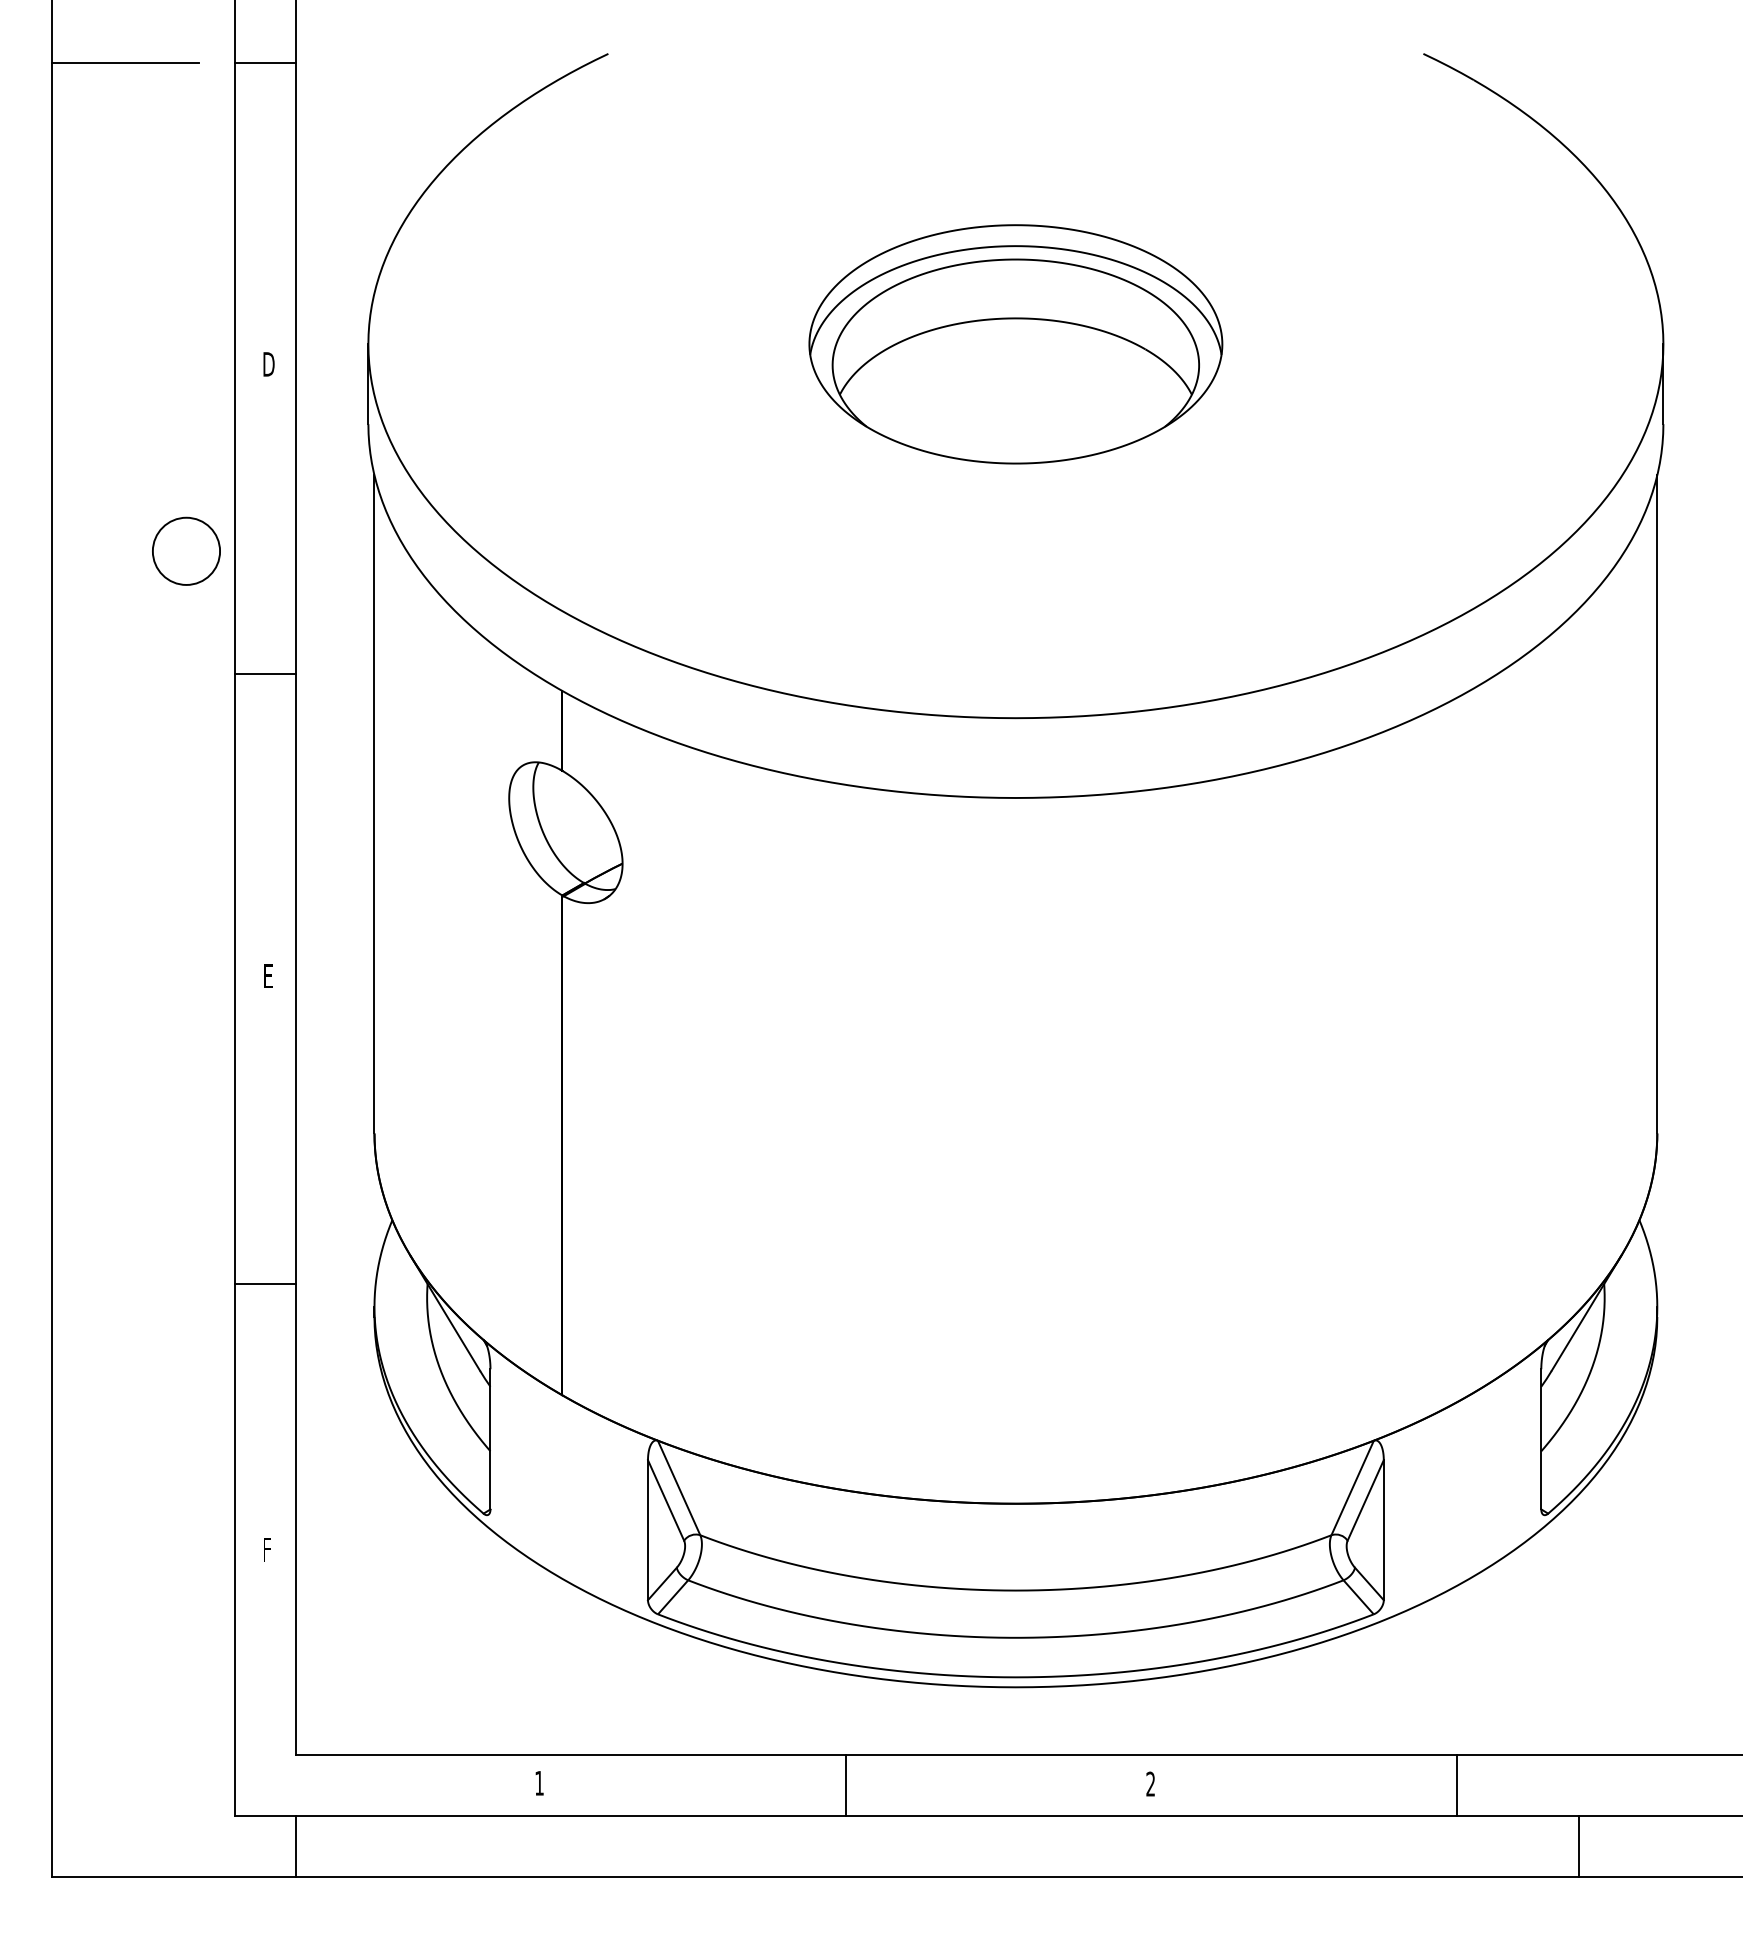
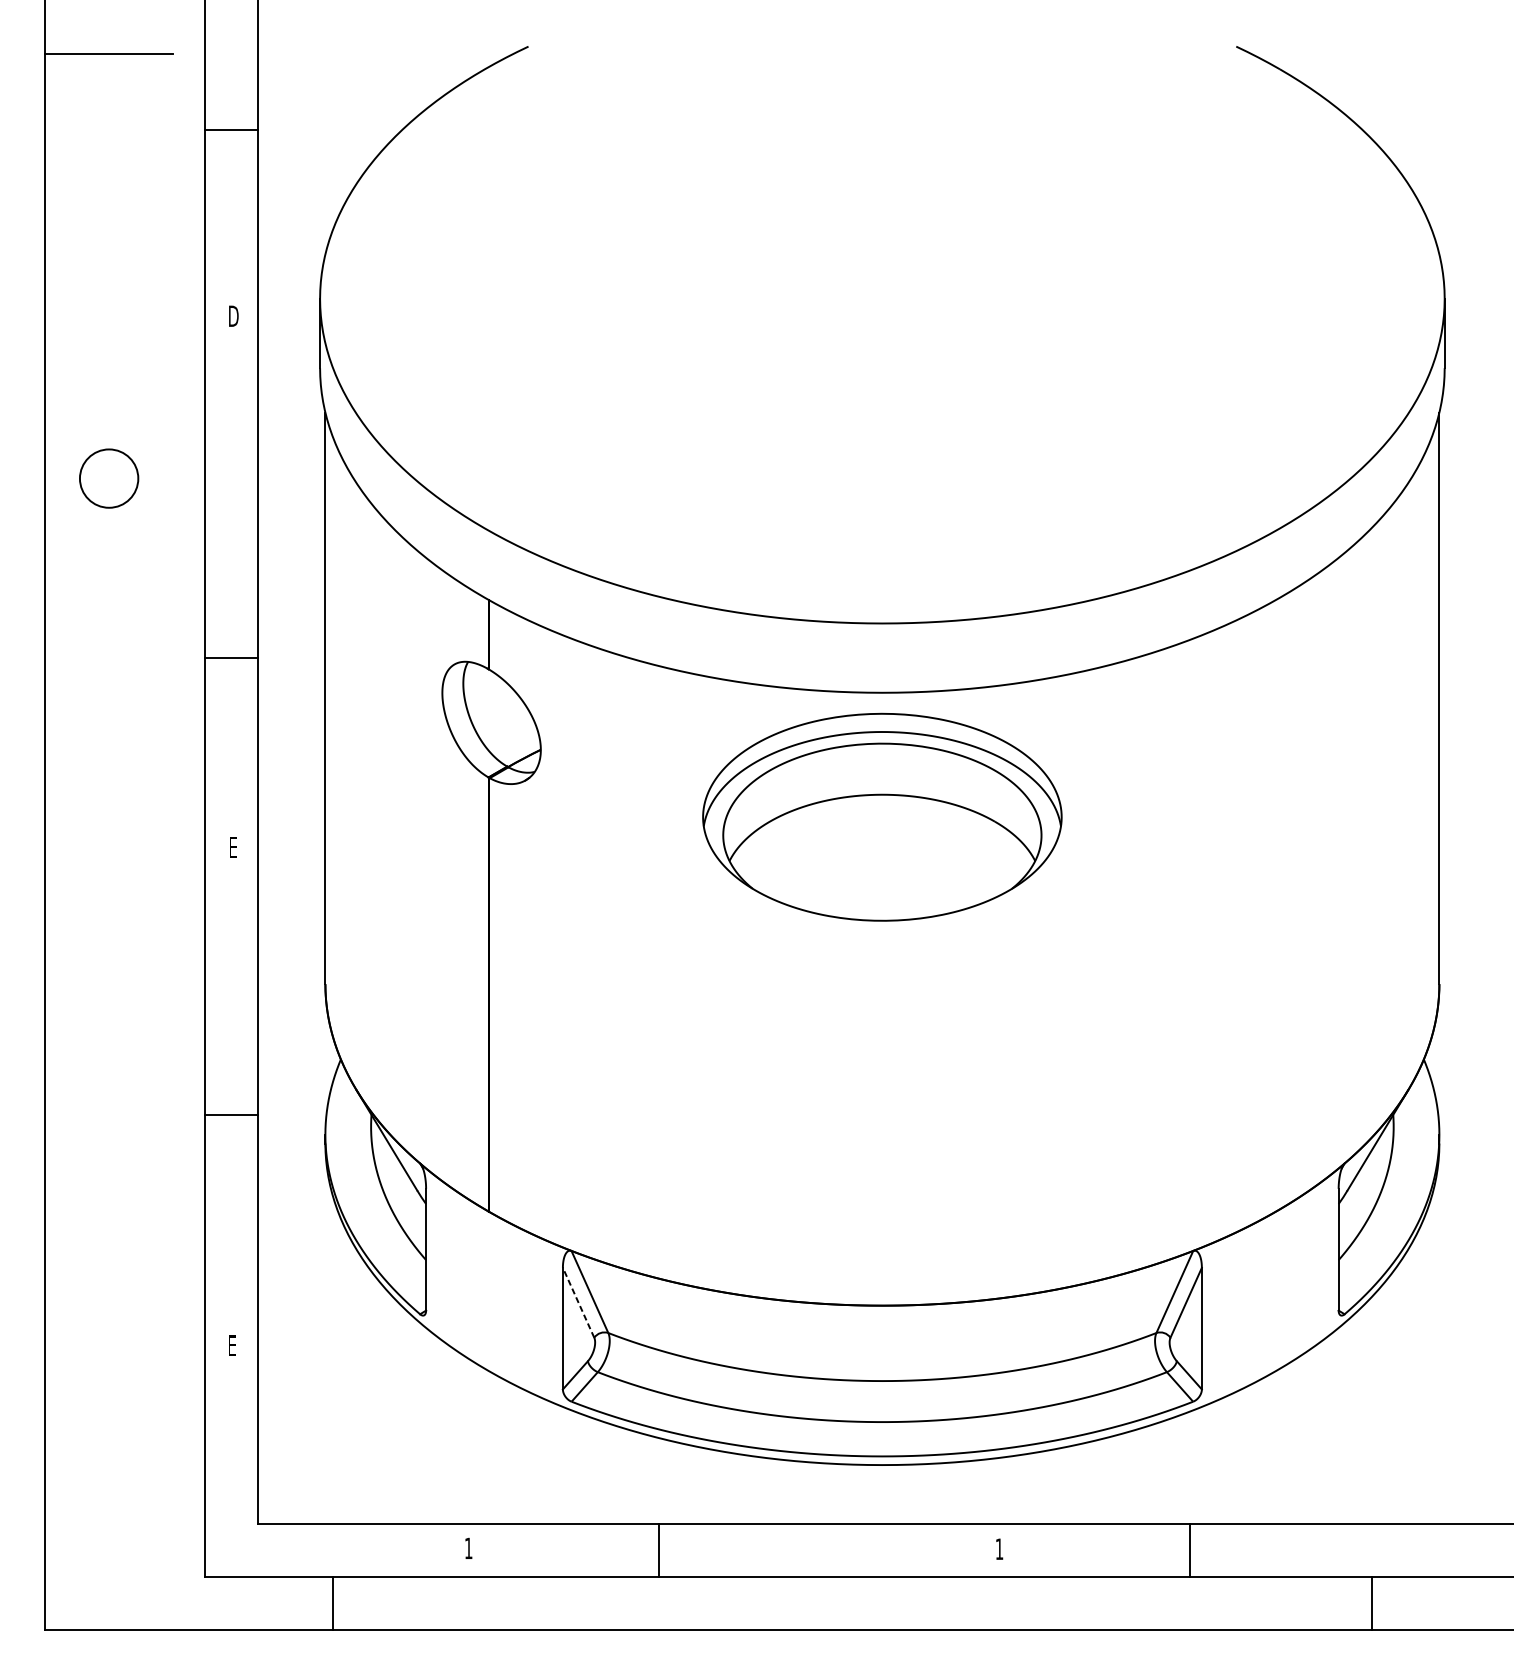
line: (265, 62) -> (230, 129), moved
part: (1015, 344) -> (882, 817), moved
circle: (186, 550) -> (109, 477), moved
line: (265, 673) -> (230, 657), moved
line: (665, 1500) -> (578, 1302), solid -> dashed
text: (267, 1549) -> (232, 1345), F -> E
text: (1150, 1783) -> (999, 1548), 2 -> 1
line: (846, 1784) -> (659, 1549), moved
line: (1457, 1784) -> (1190, 1549), moved
line: (296, 1845) -> (333, 1602), moved

